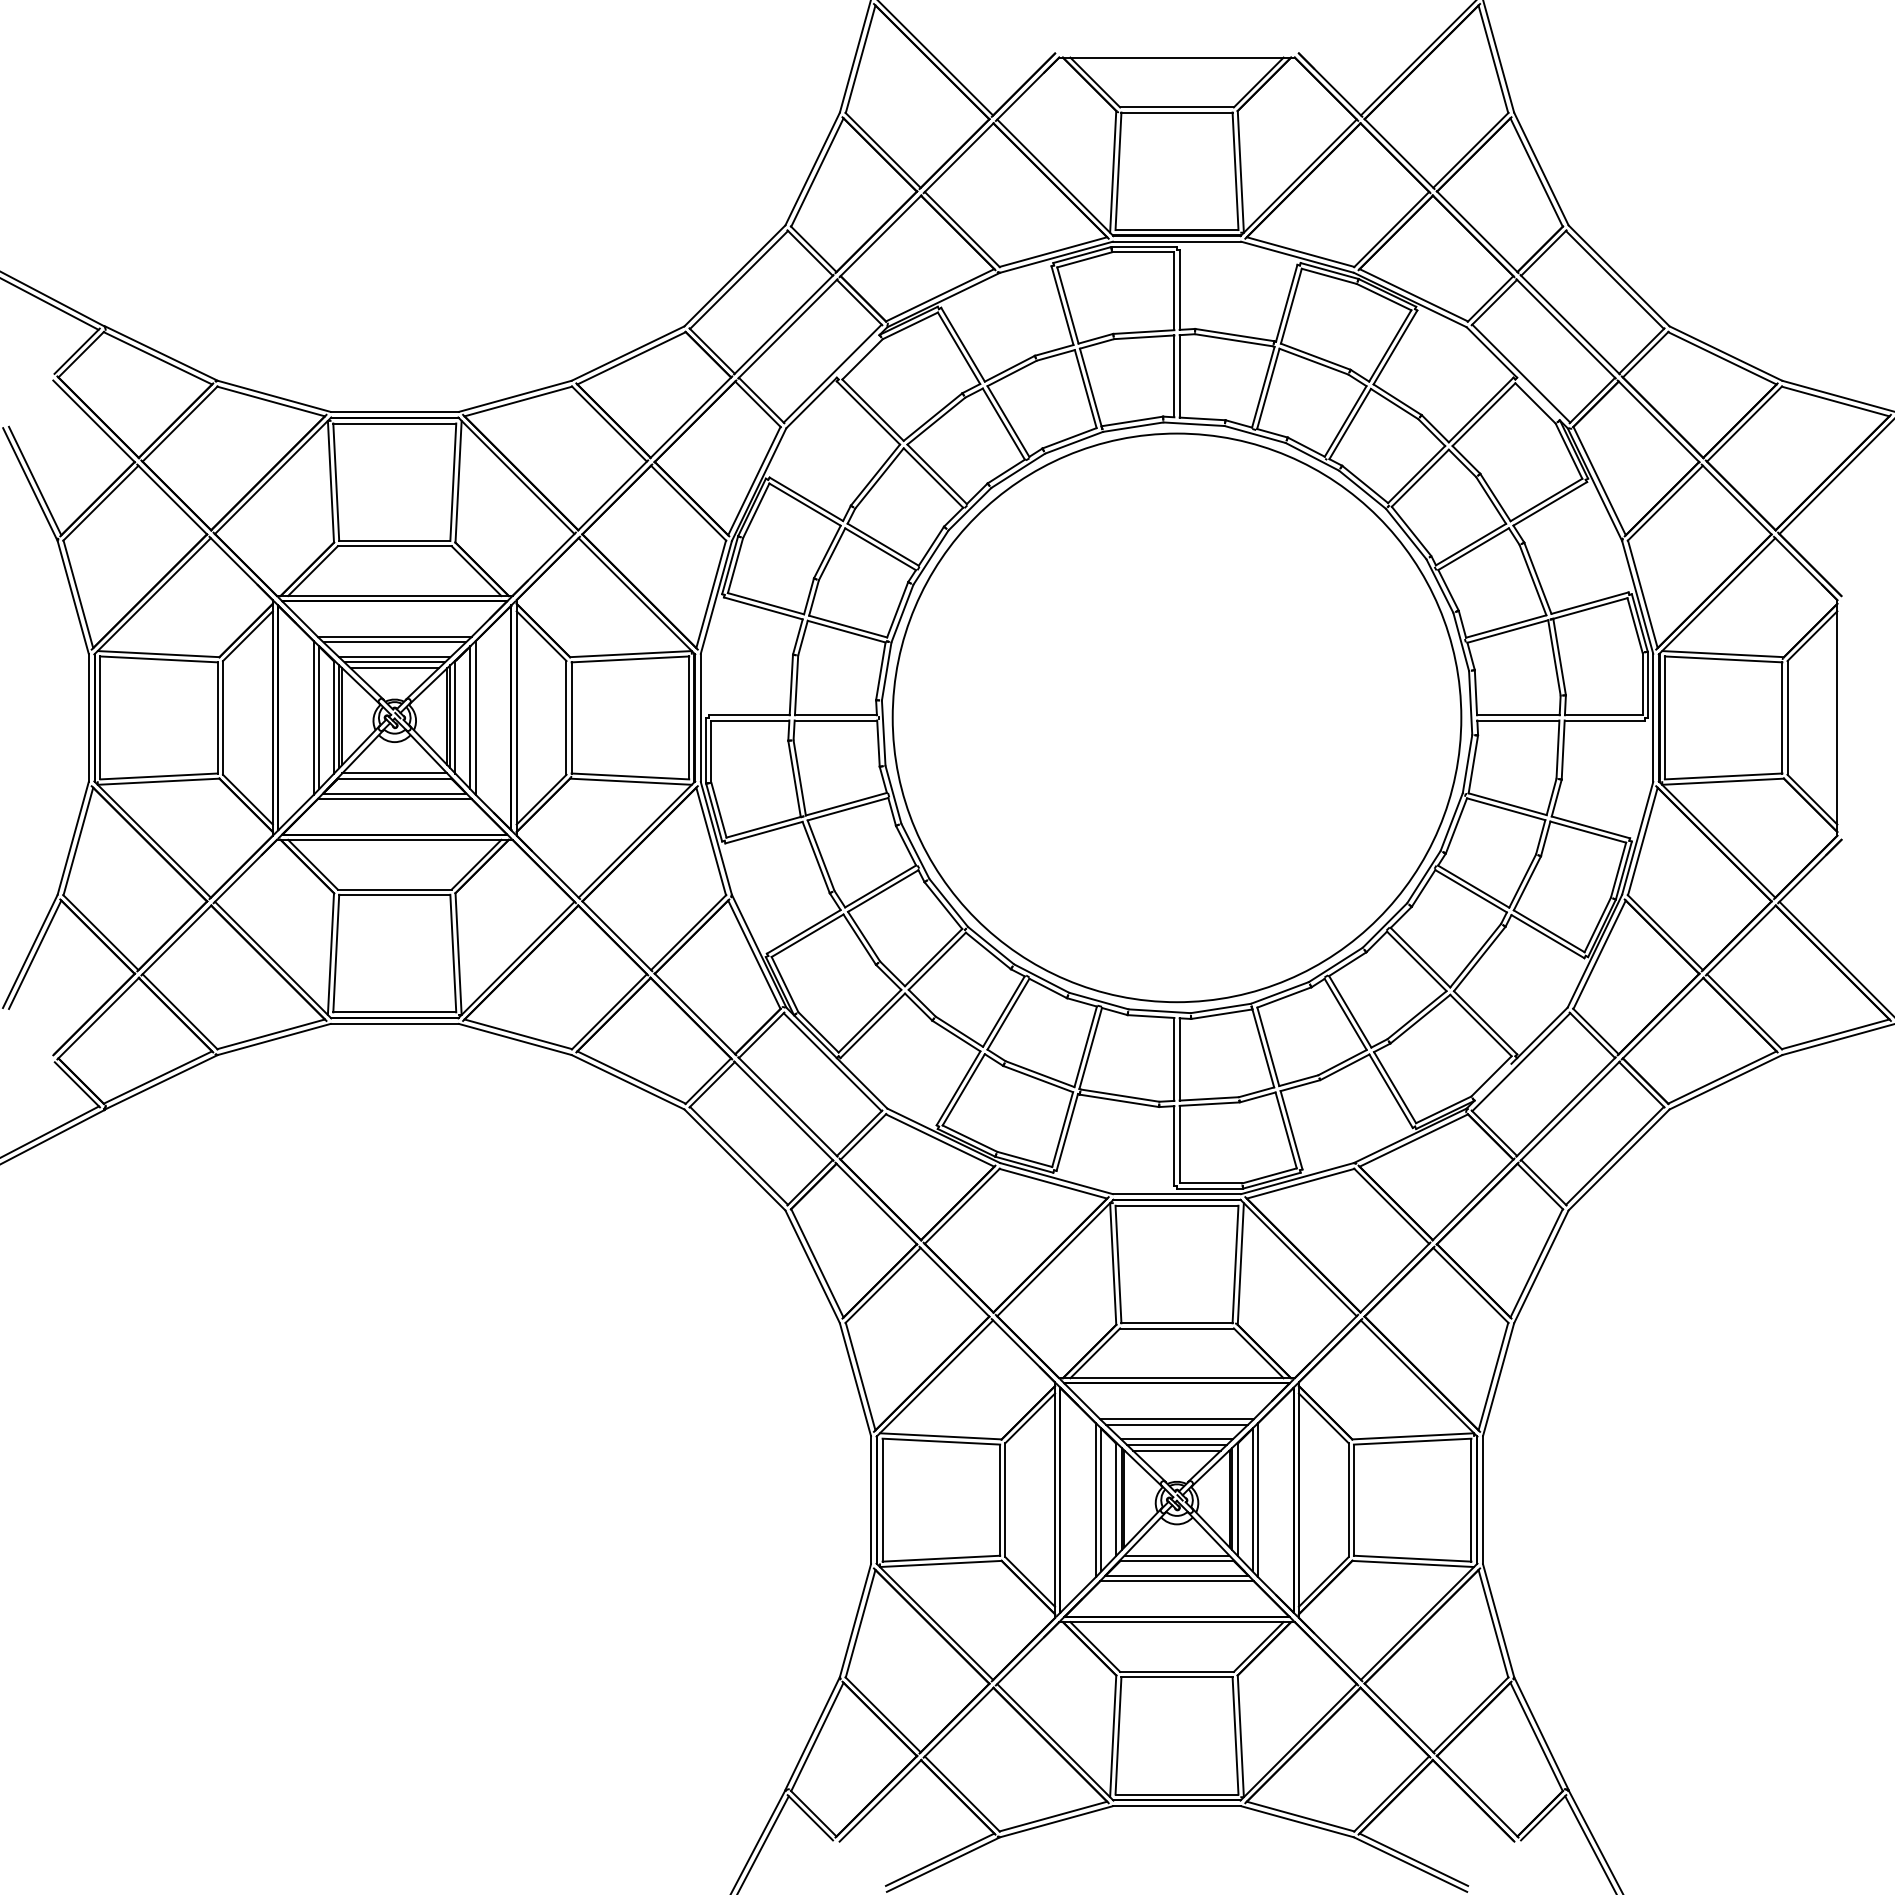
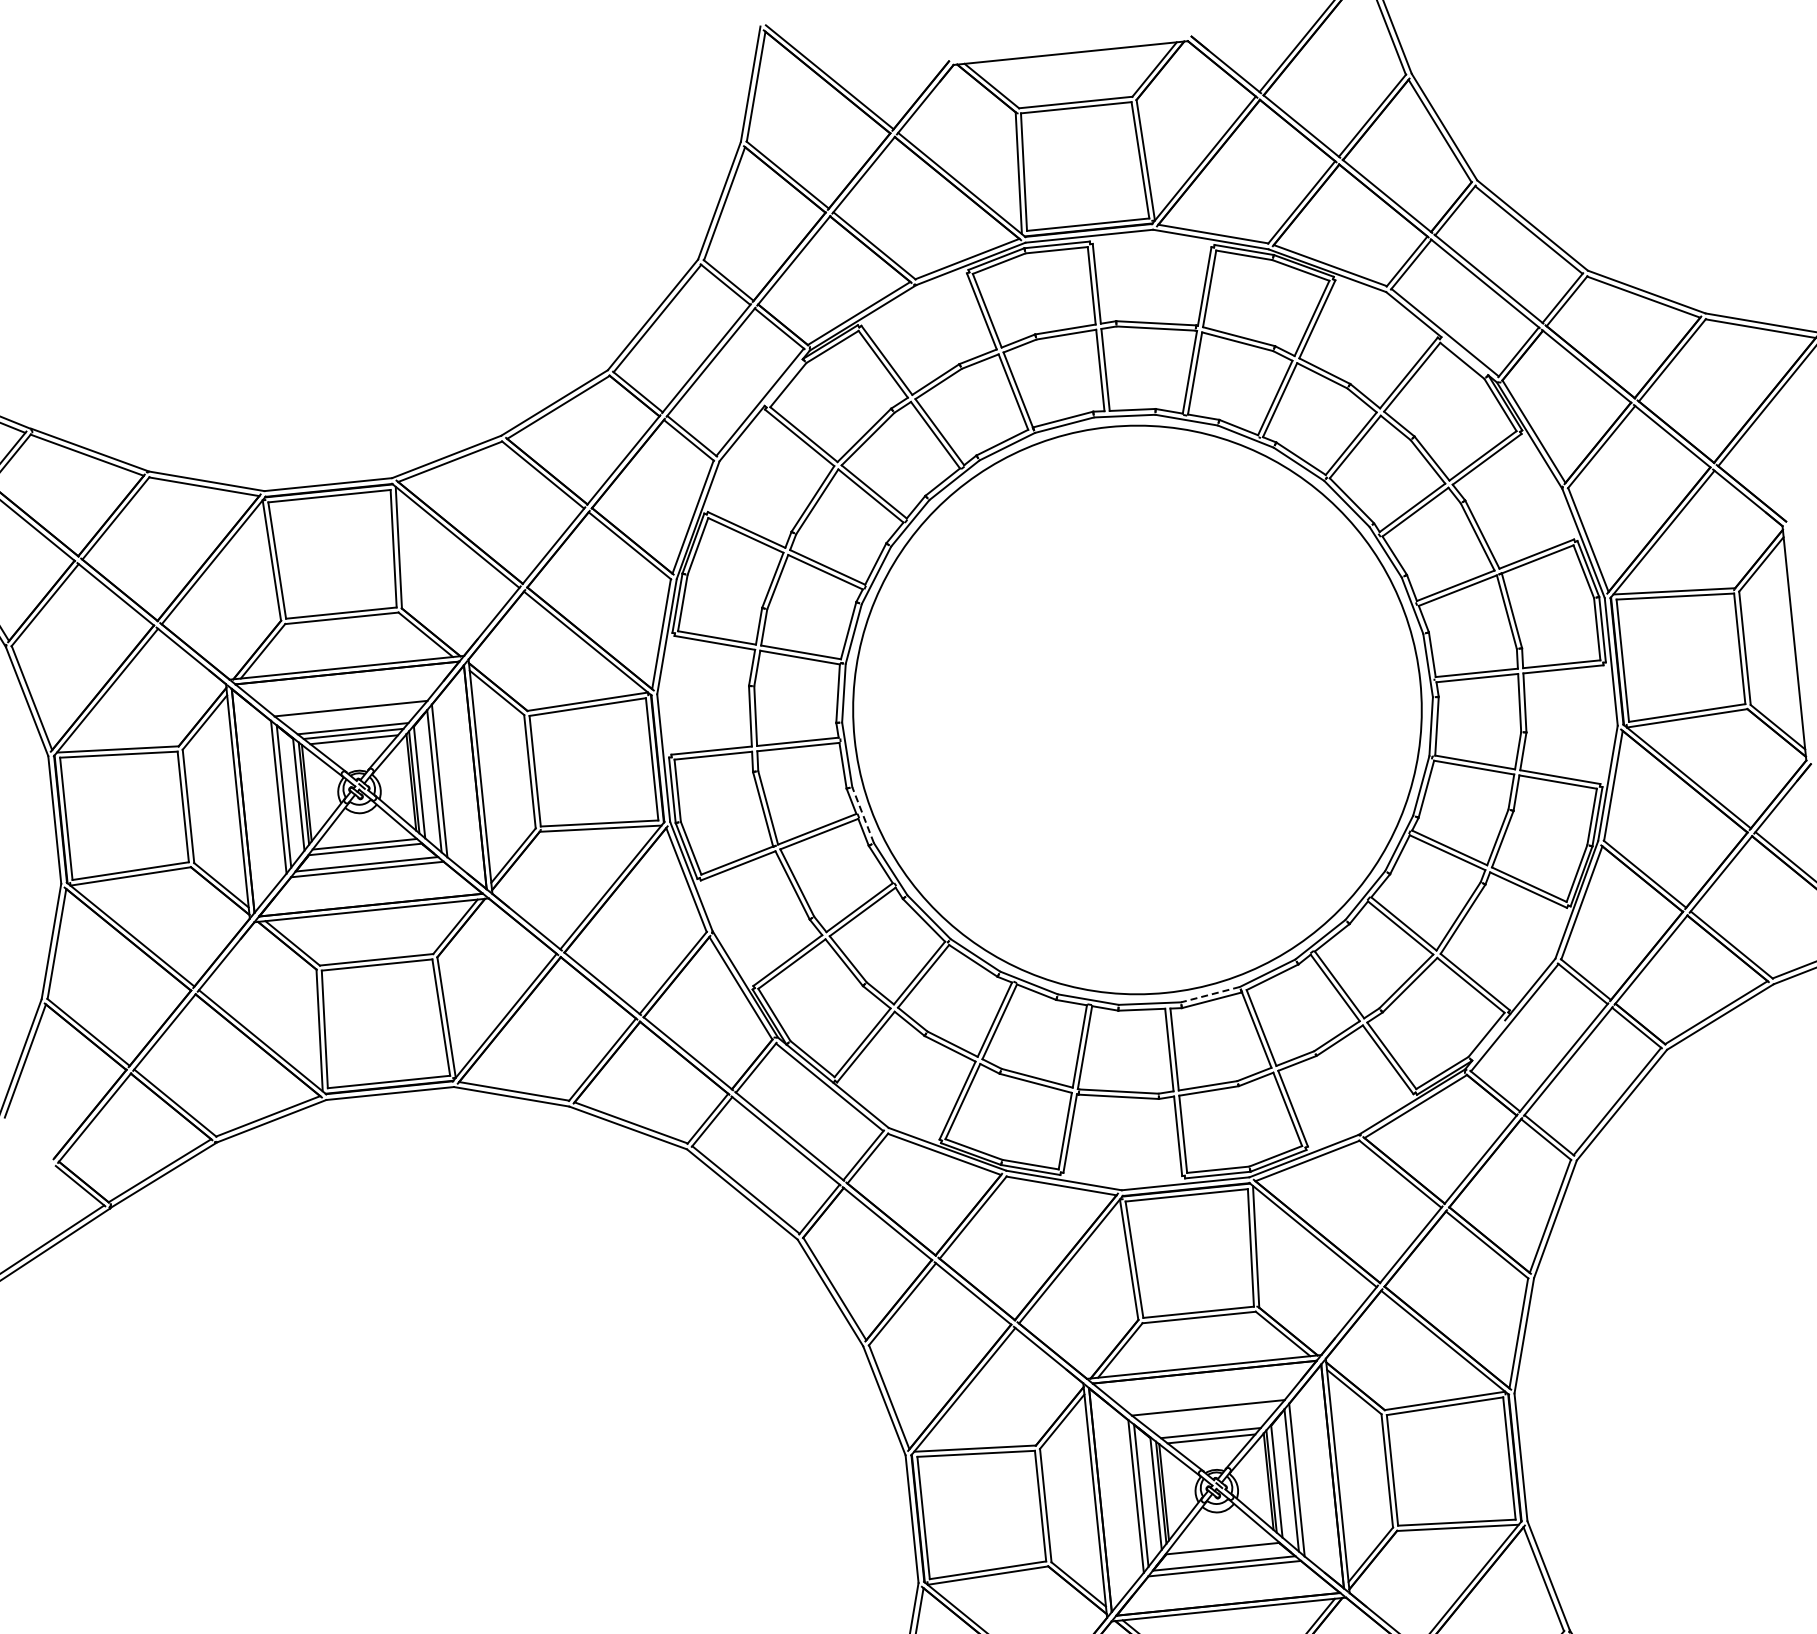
line: (394, 642) -> (351, 714), removed
line: (893, 794) -> (863, 814), solid -> dashed
line: (1220, 1008) -> (1210, 994), solid -> dashed
line: (1176, 1424) -> (1208, 1413), removed
line: (1176, 1439) -> (1209, 1427), removed
line: (1176, 1555) -> (1221, 1543), removed

